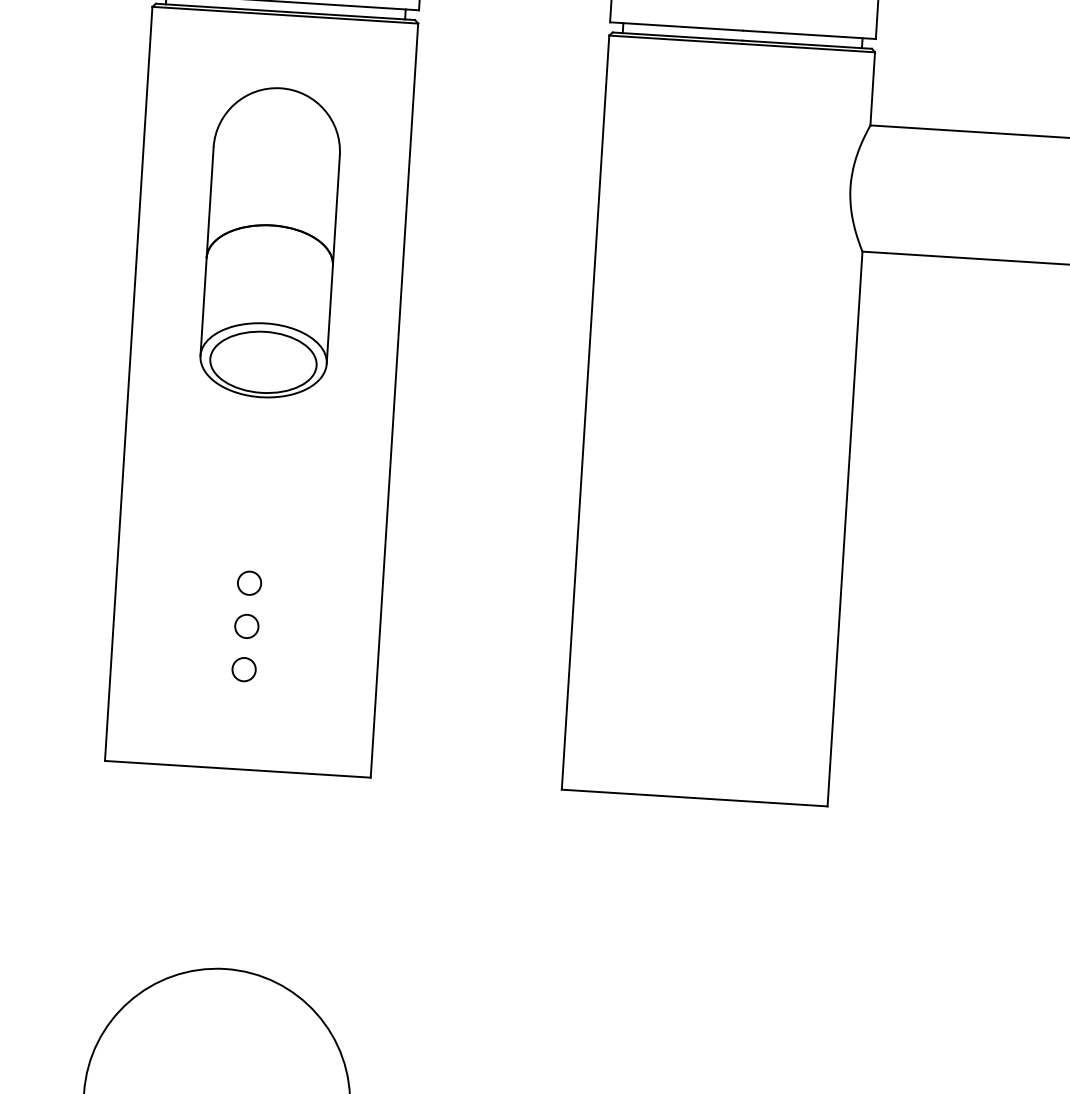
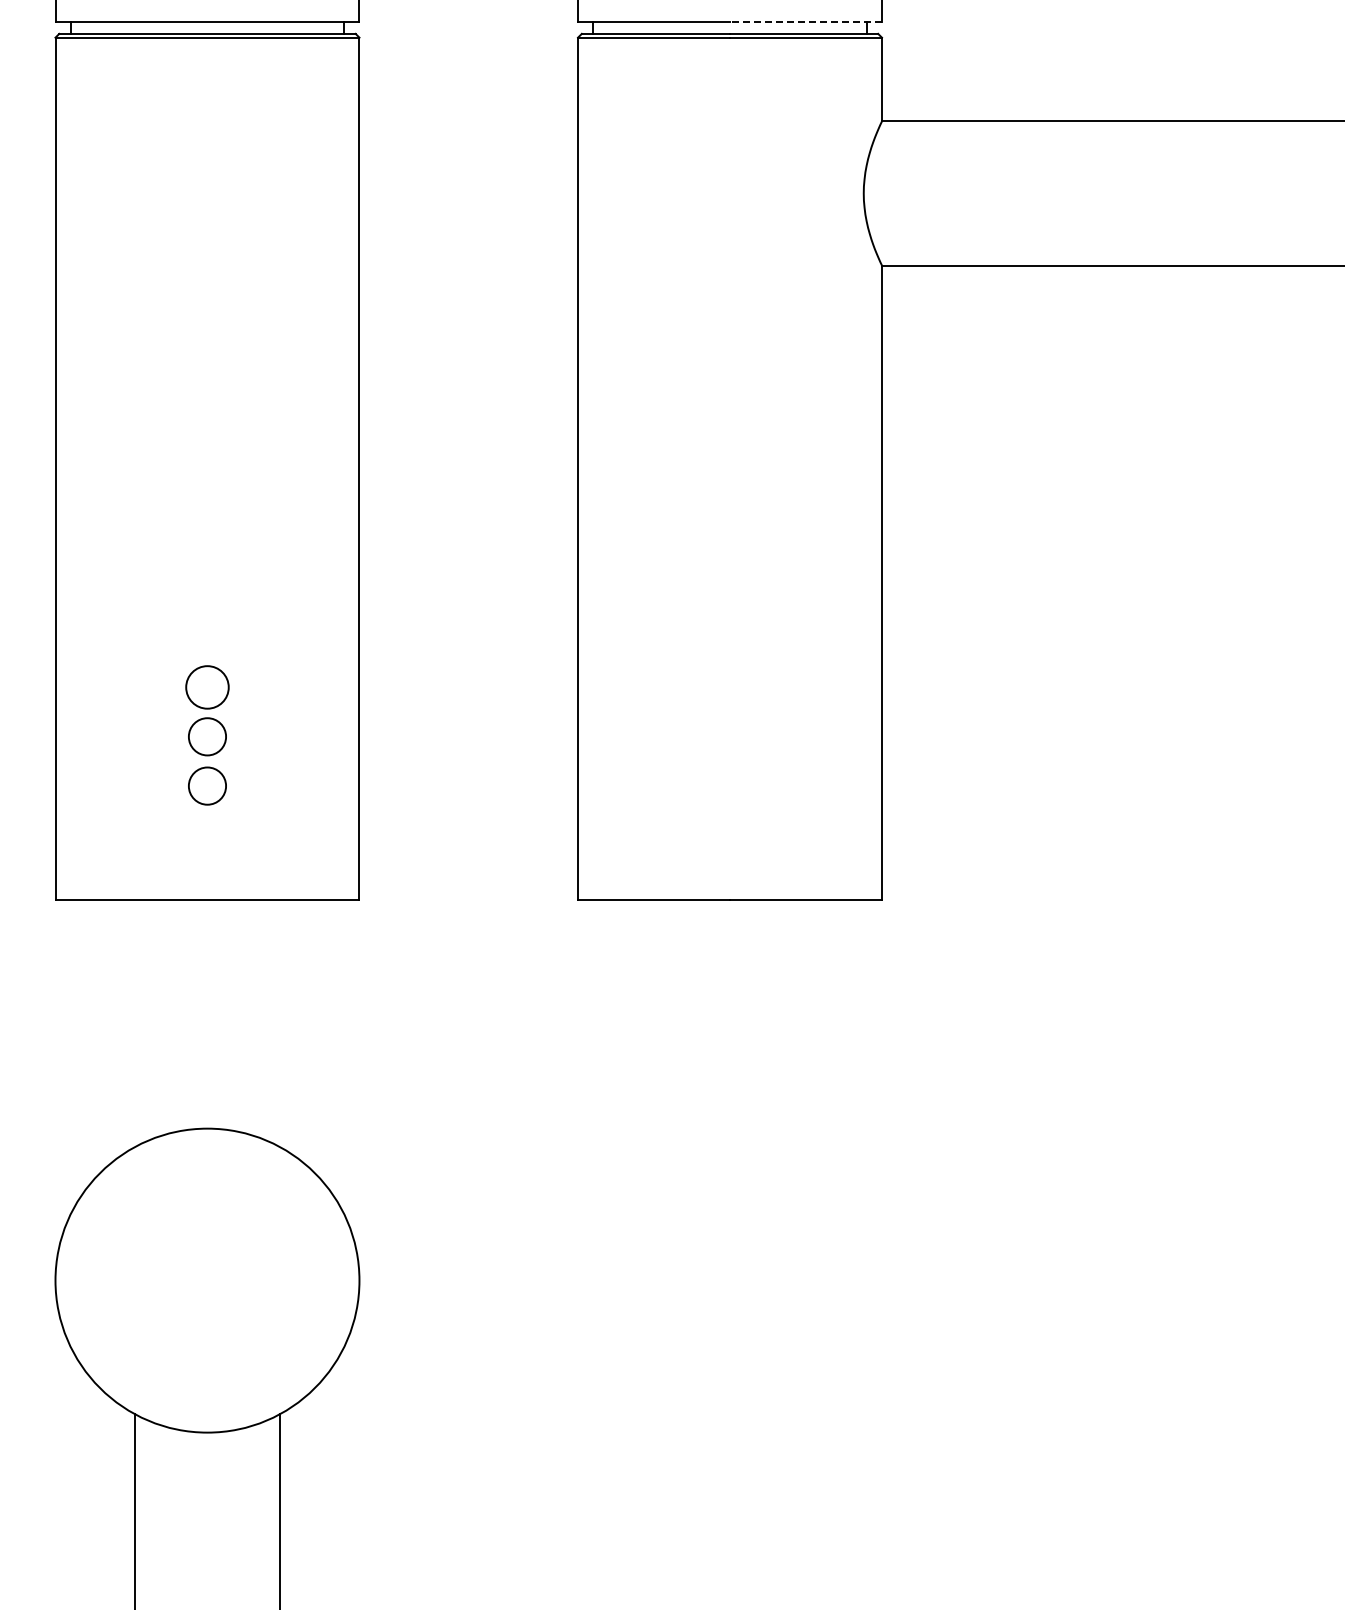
line: (809, 34) -> (806, 22), solid -> dashed
part: (271, 242) -> (207, 297), removed
circle: (249, 583) -> (207, 687), size x1.6
circle: (246, 626) -> (207, 736), size x1.4
circle: (244, 669) -> (207, 786), size x1.4

